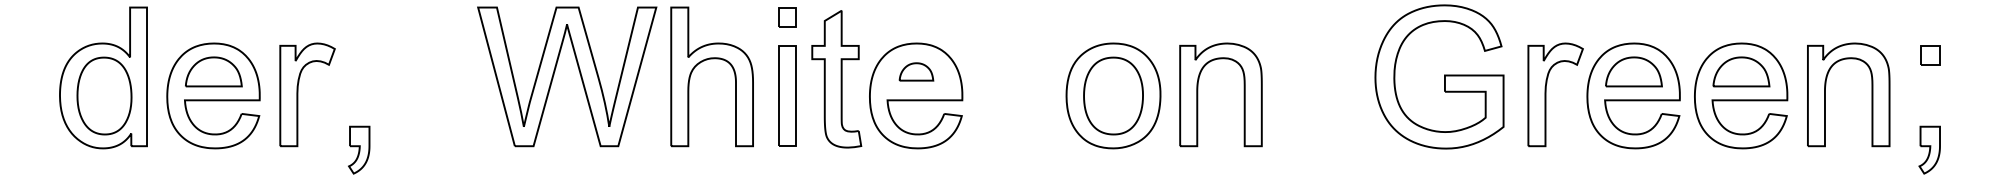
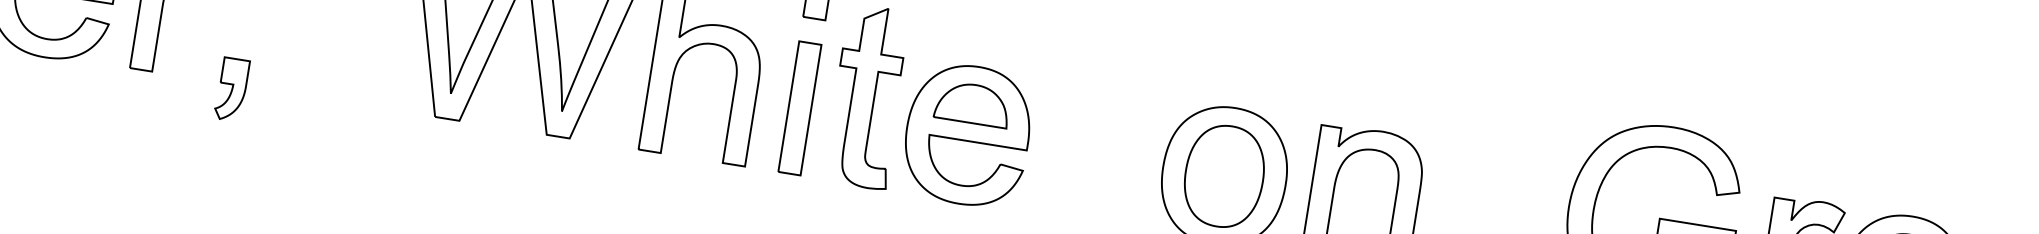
part: (916, 71) -> (973, 103), size x1.67

